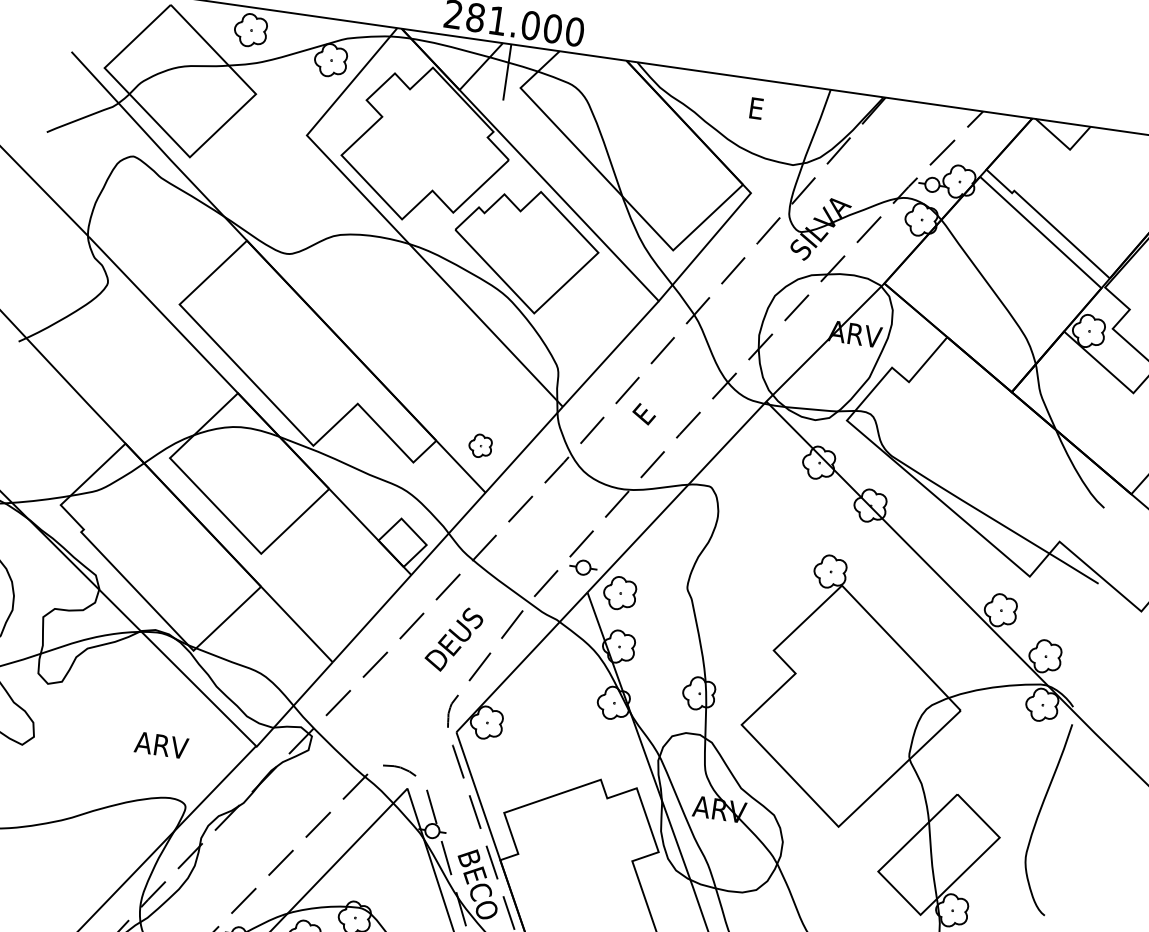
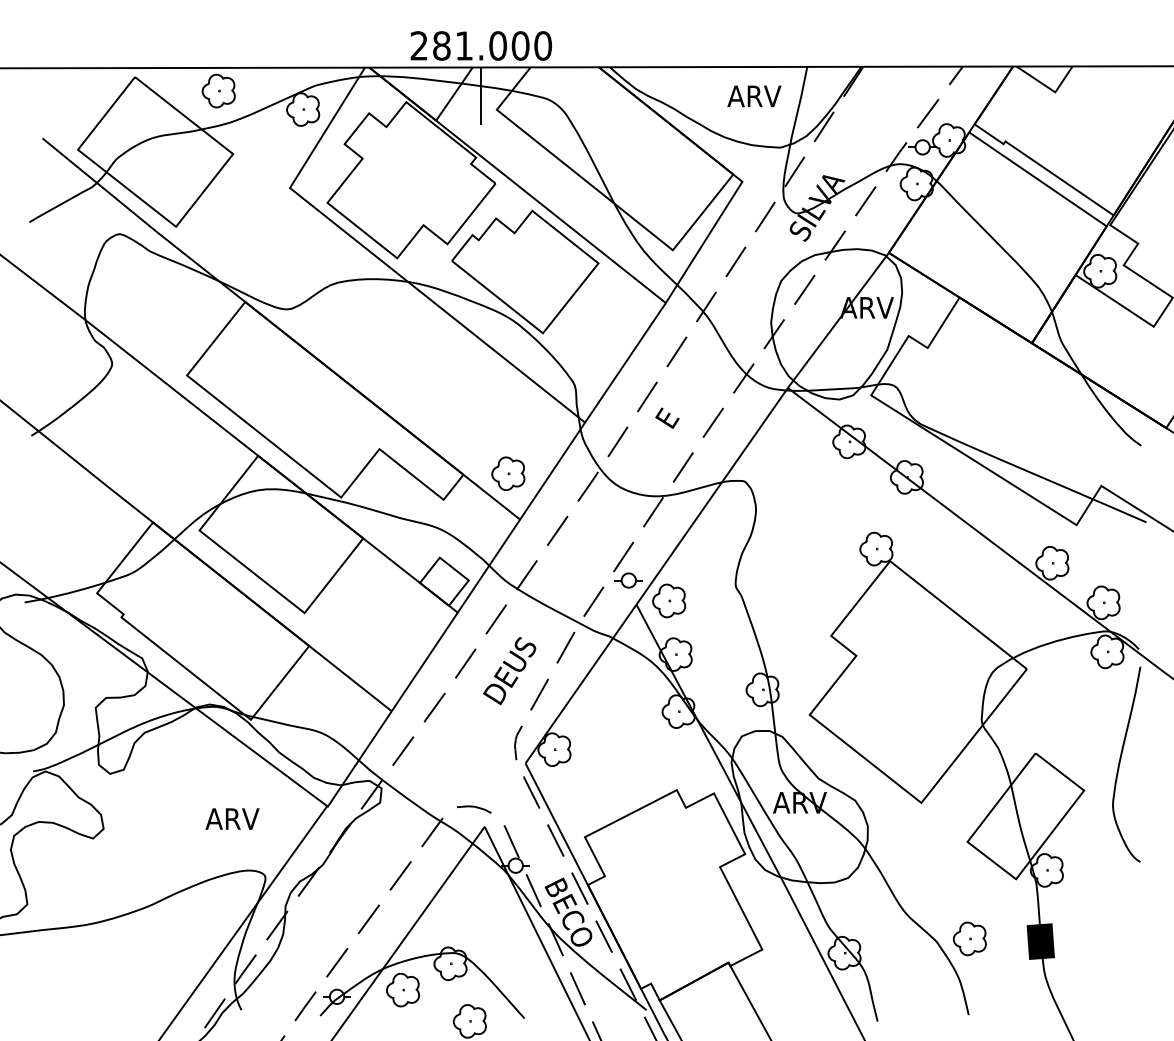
text: (774, 111) -> (754, 96), E -> ARV
part: (480, 445) -> (508, 473), size x1.43

